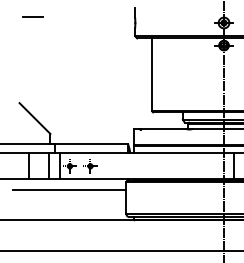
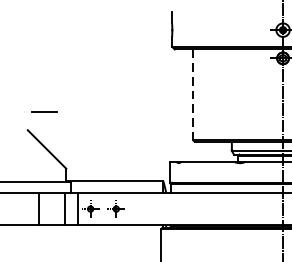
line: (32, 16) -> (43, 110), moved
line: (152, 75) -> (193, 95), solid -> dashed
line: (69, 189) -> (90, 238), removed

